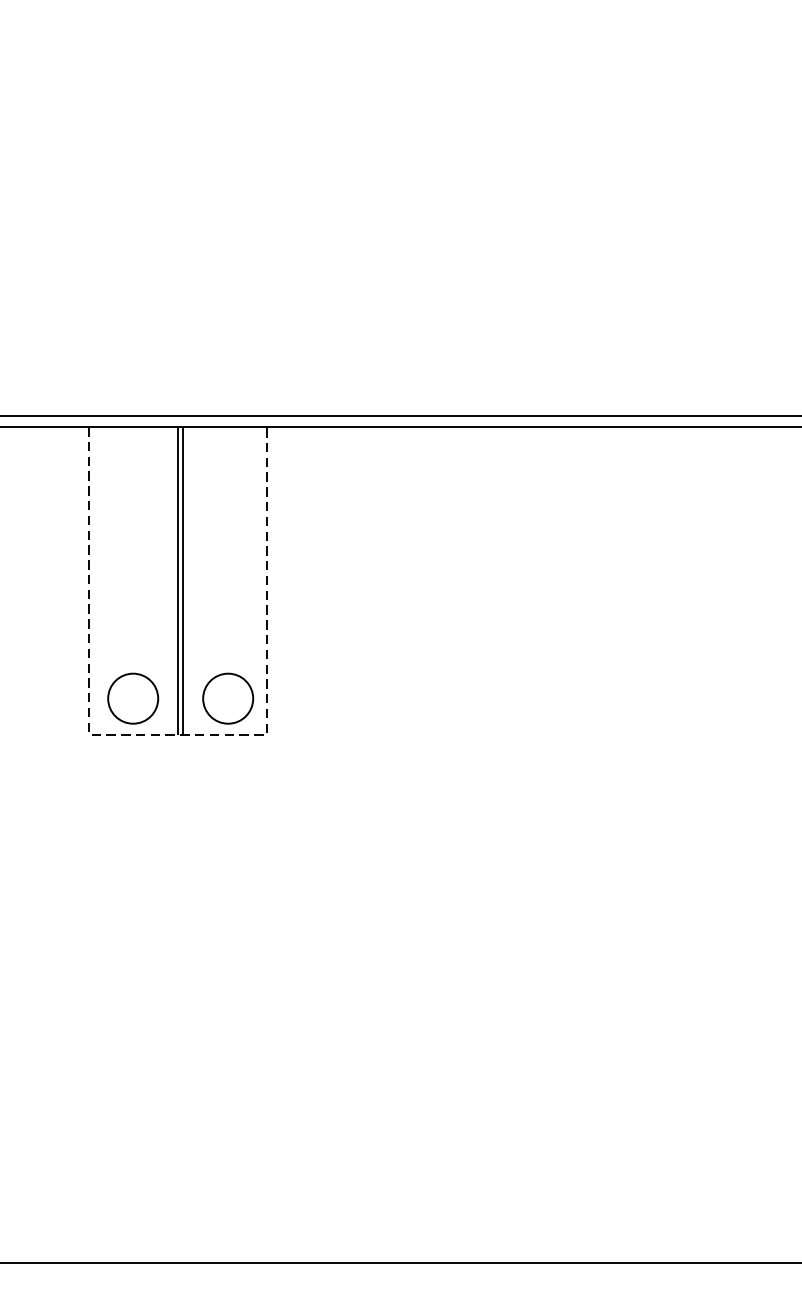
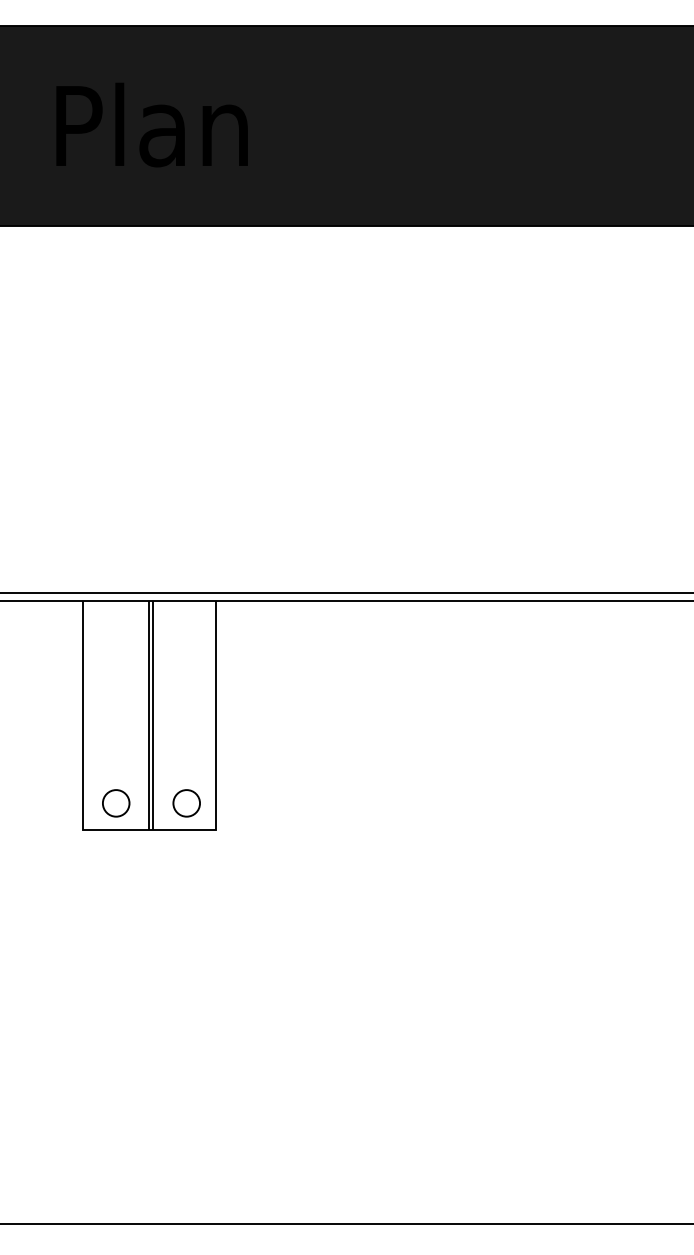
circle: (133, 698) -> (116, 803), size x0.71
circle: (227, 698) -> (186, 803), size x0.71
line: (178, 733) -> (149, 829), dashed -> solid

